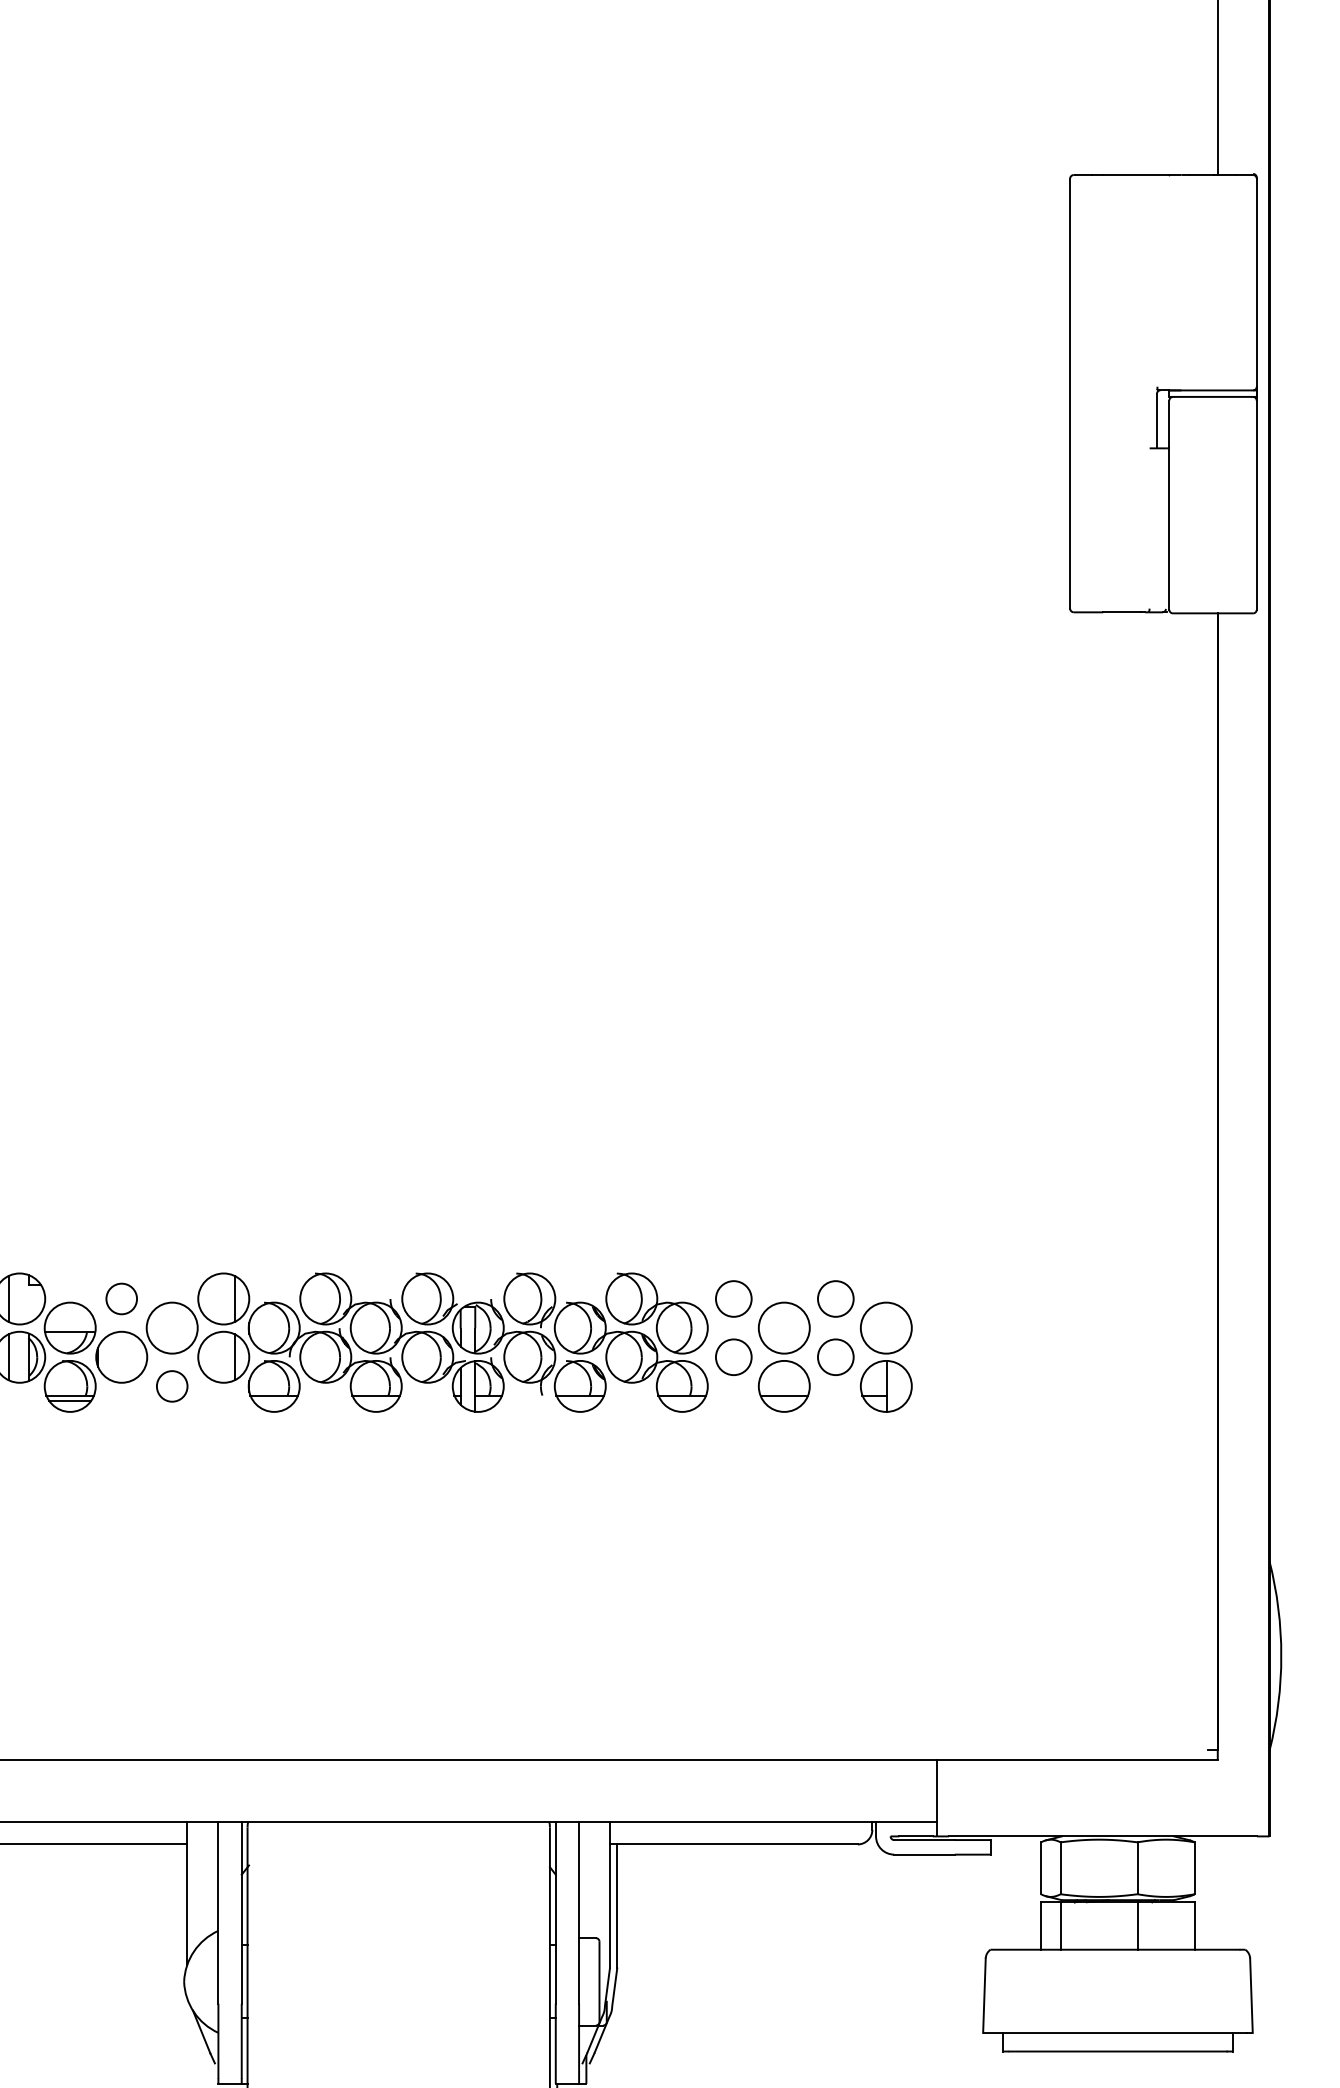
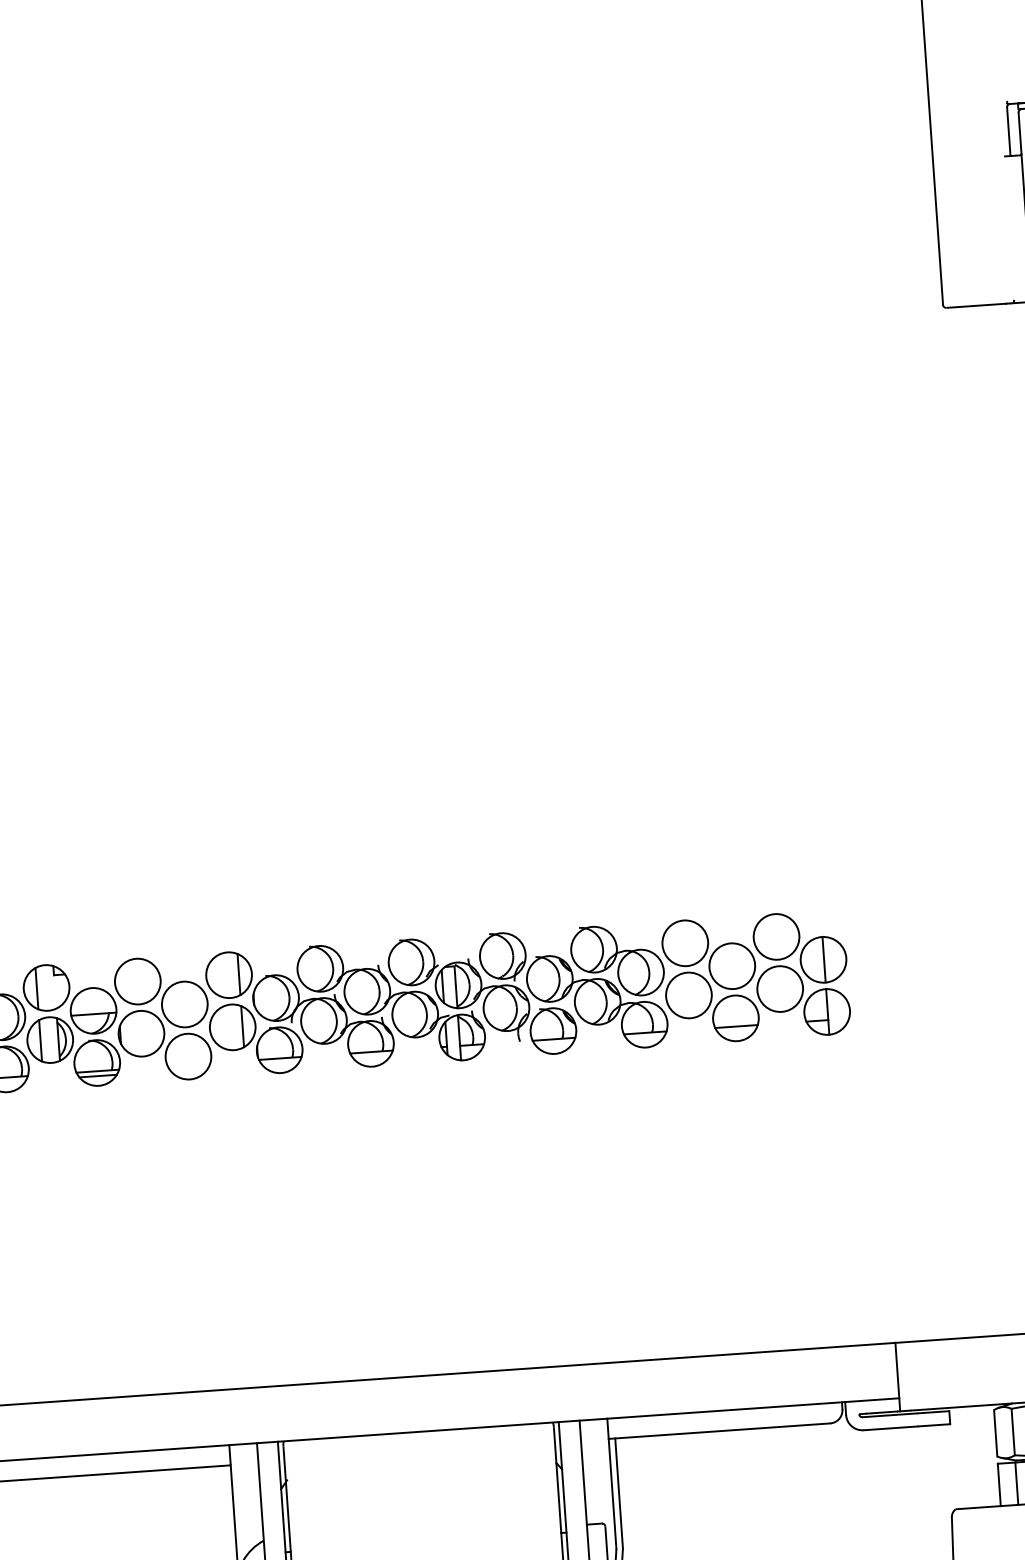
circle: (121, 1298) -> (137, 981), size x1.67
circle: (733, 1298) -> (684, 942), size x1.43
circle: (835, 1298) -> (776, 936), size x1.43
line: (886, 1327) -> (823, 959), added
circle: (733, 1356) -> (688, 994), size x1.43
circle: (835, 1356) -> (779, 988), size x1.43
circle: (171, 1385) -> (187, 1055), size x1.67

